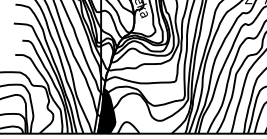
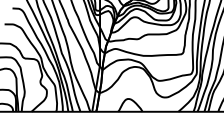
fill: (106, 110) -> (106, 86), removed

